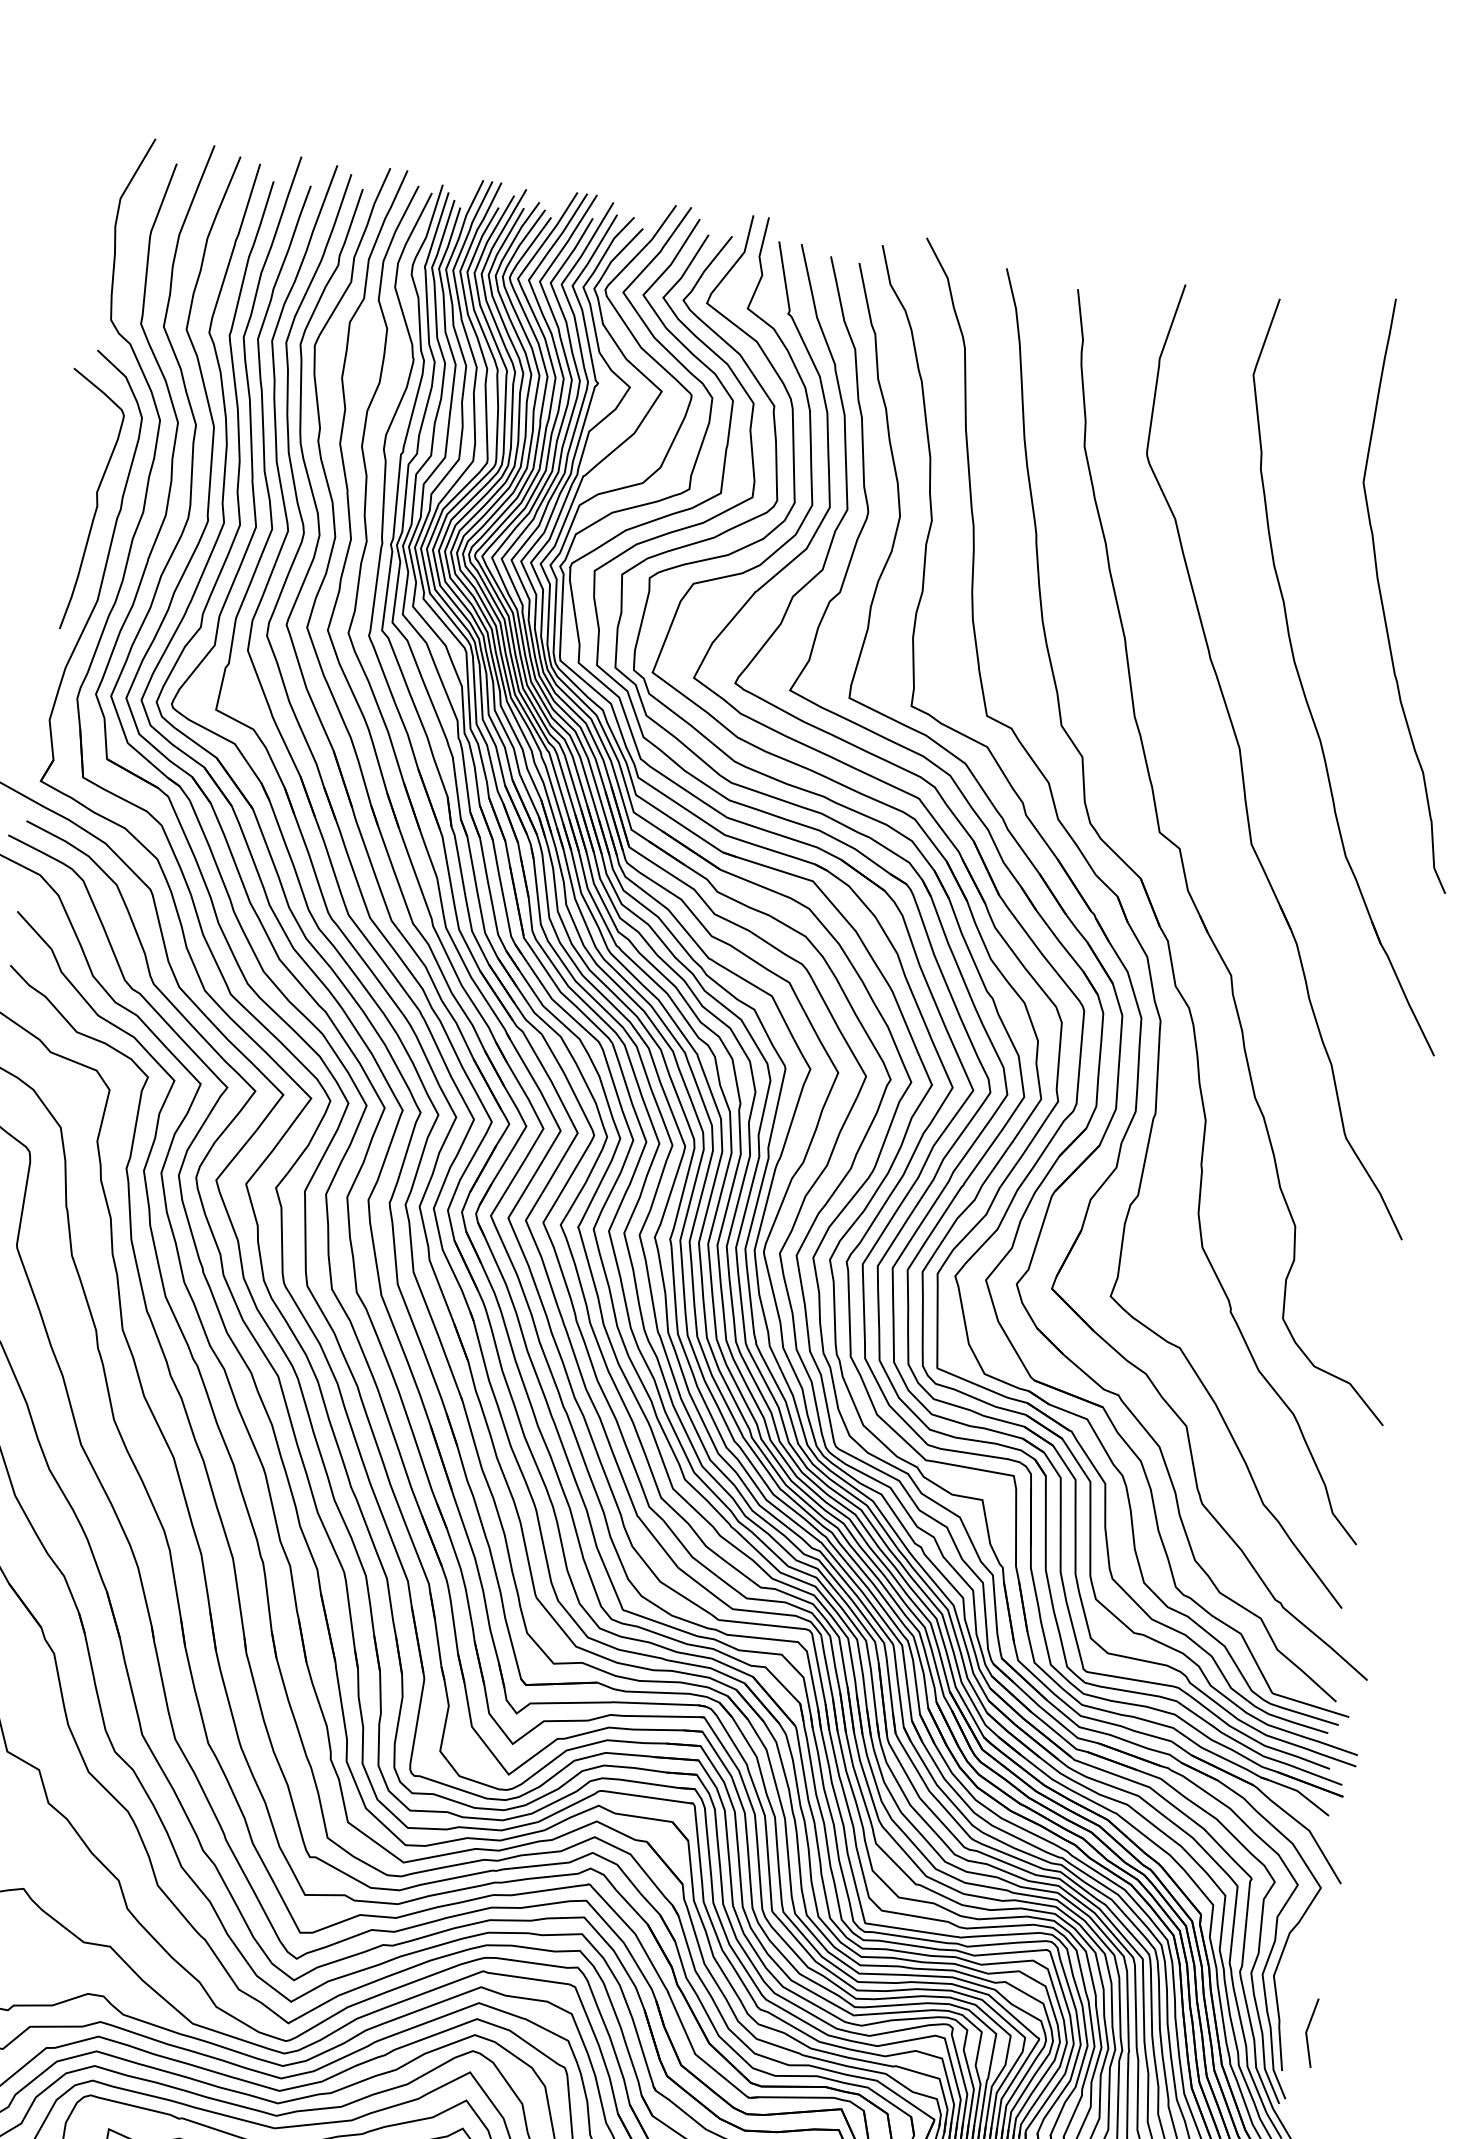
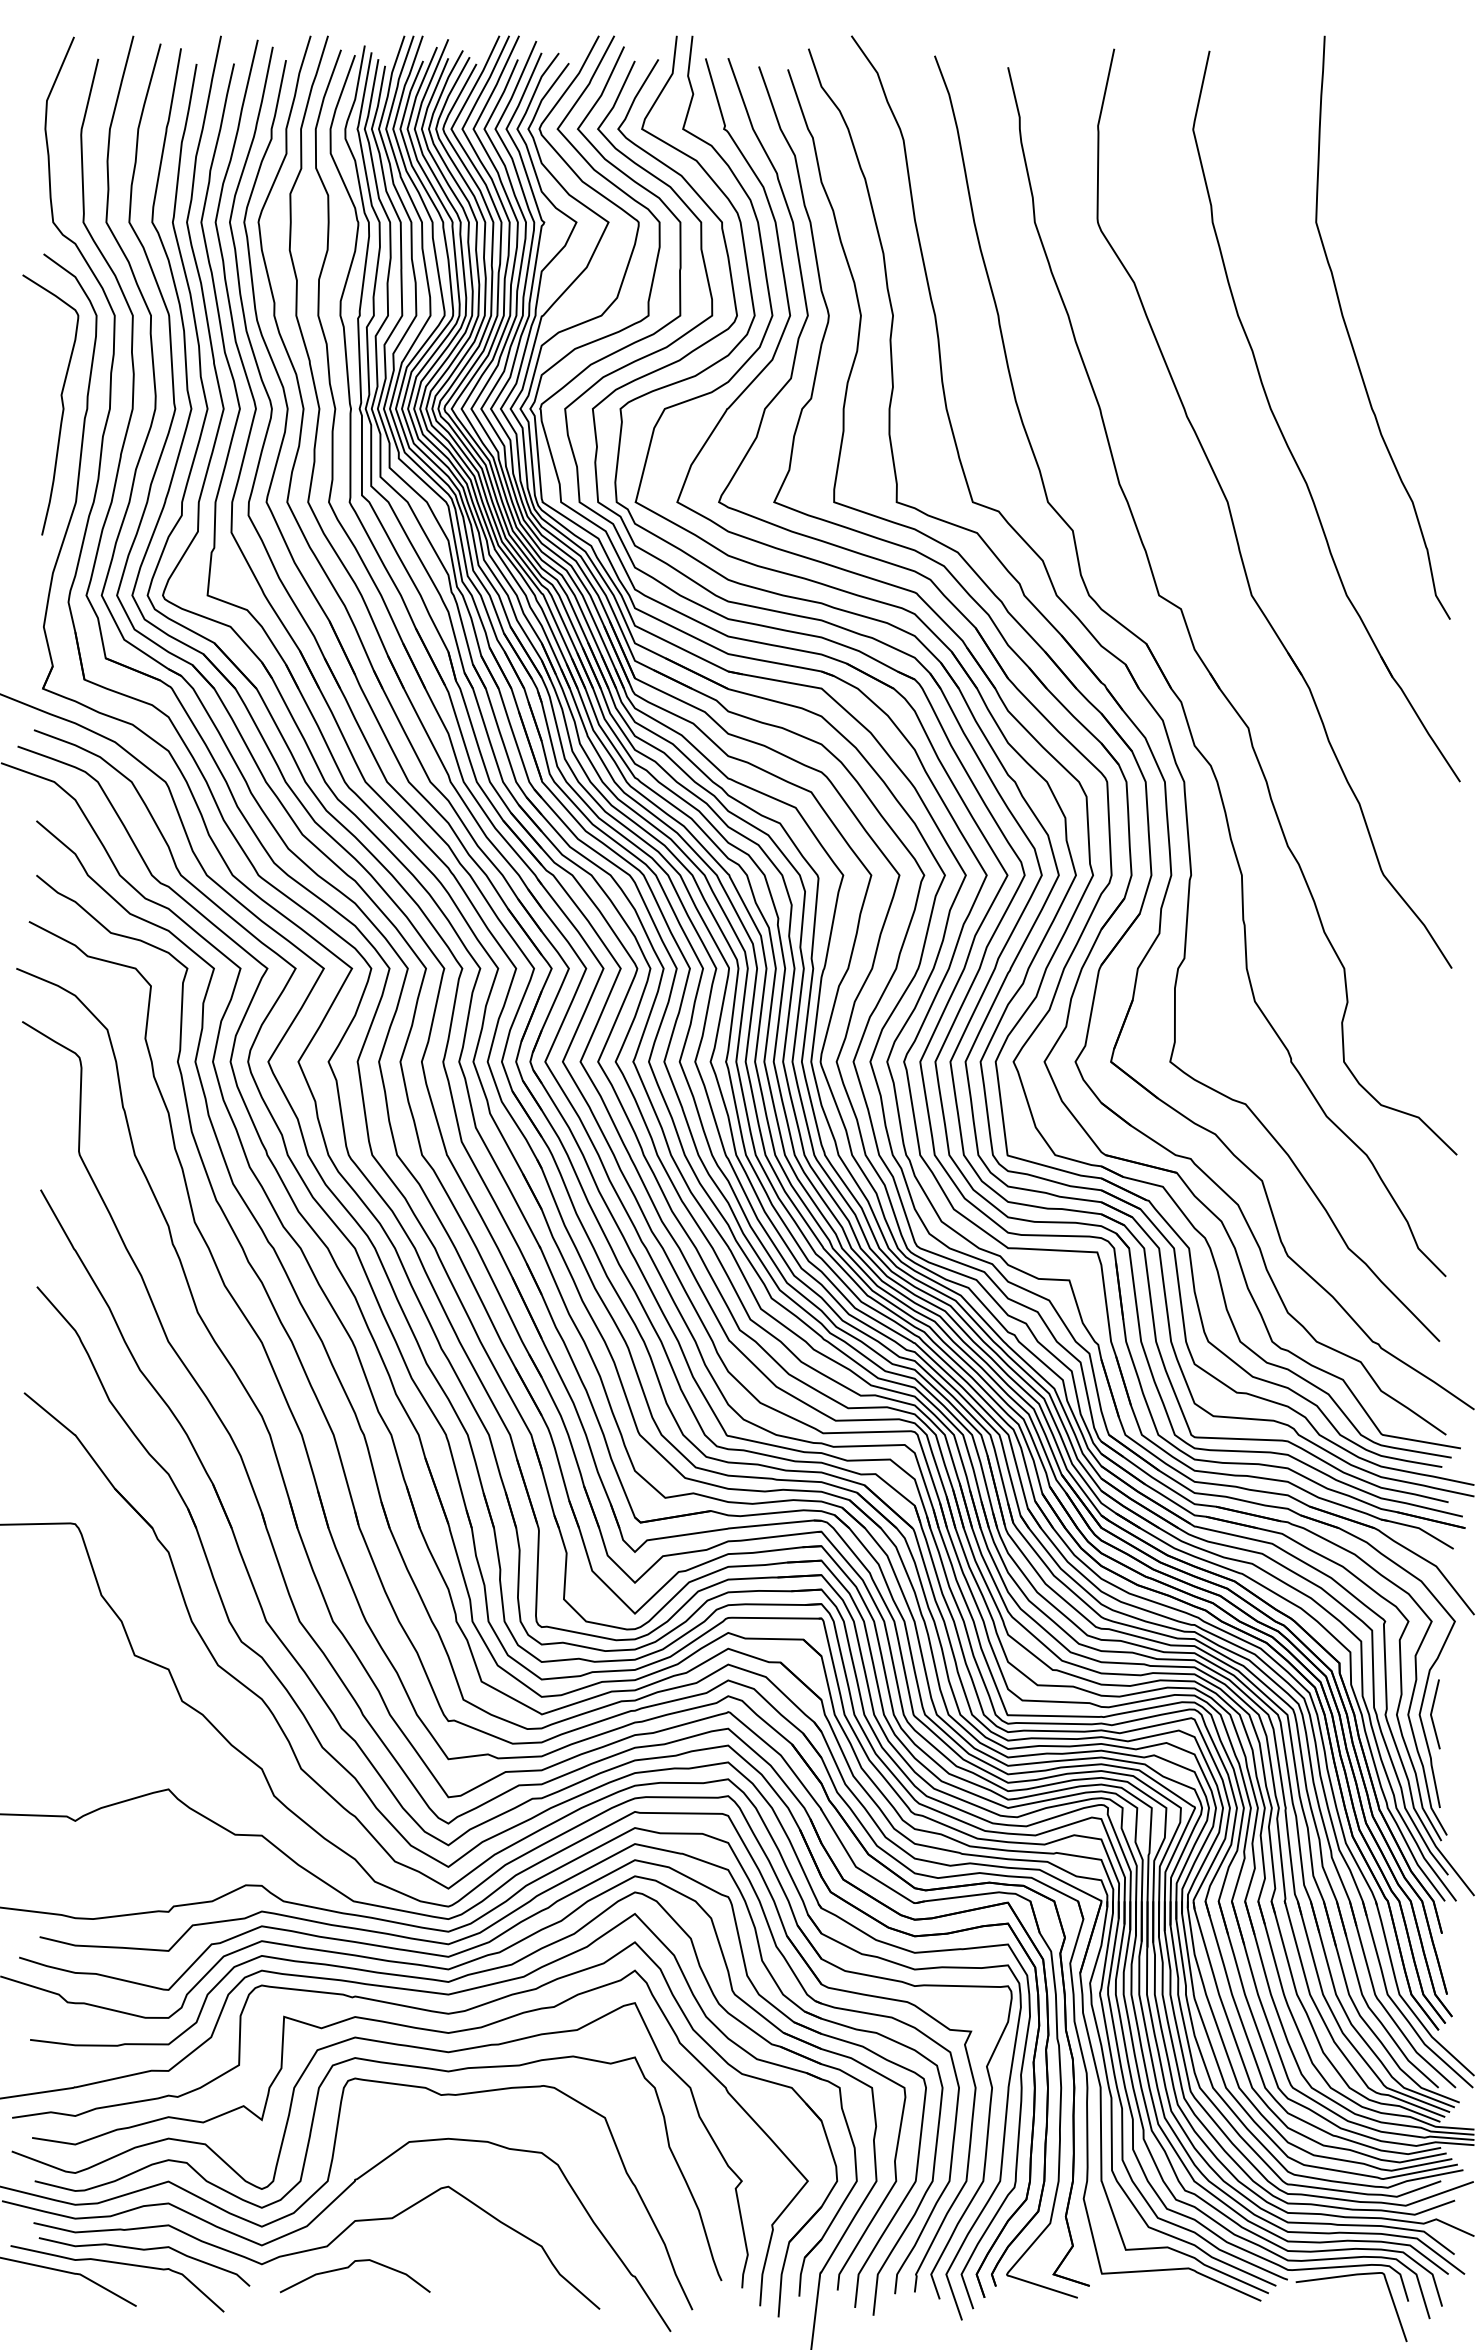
line: (1307, 2031) -> (1432, 1713), moved

